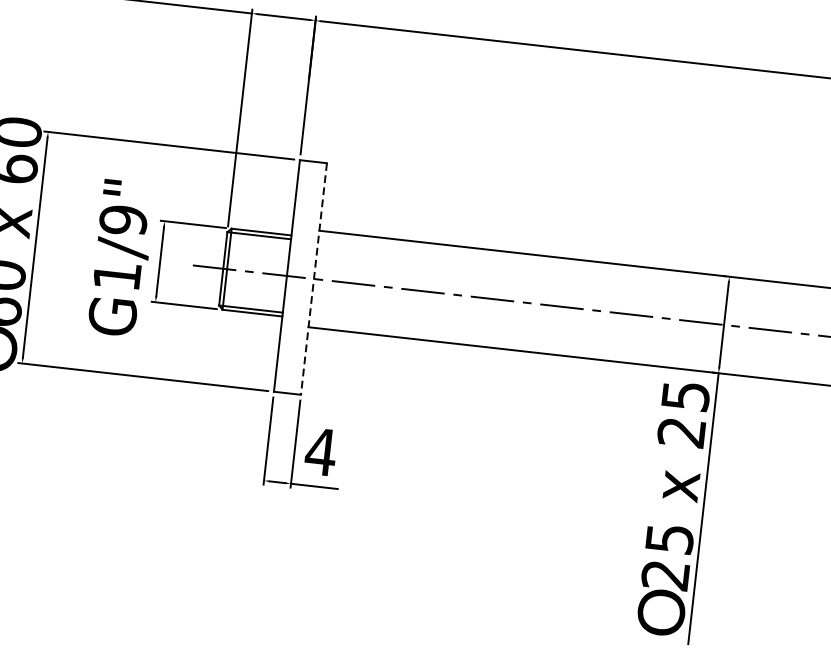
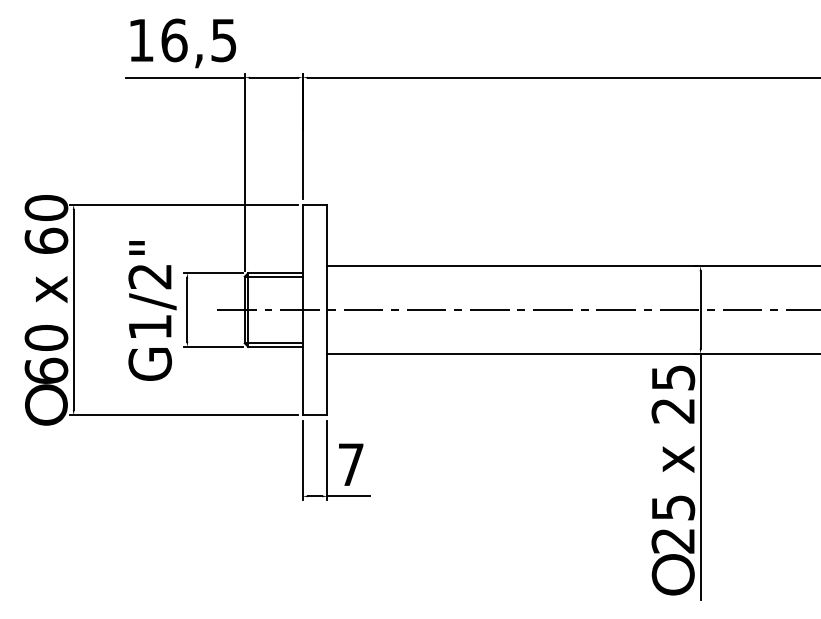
text: (123, 220) -> (150, 276), G1/9" -> G1/2"
line: (314, 279) -> (327, 310), dashed -> solid
text: (320, 451) -> (350, 464), 4 -> 7

